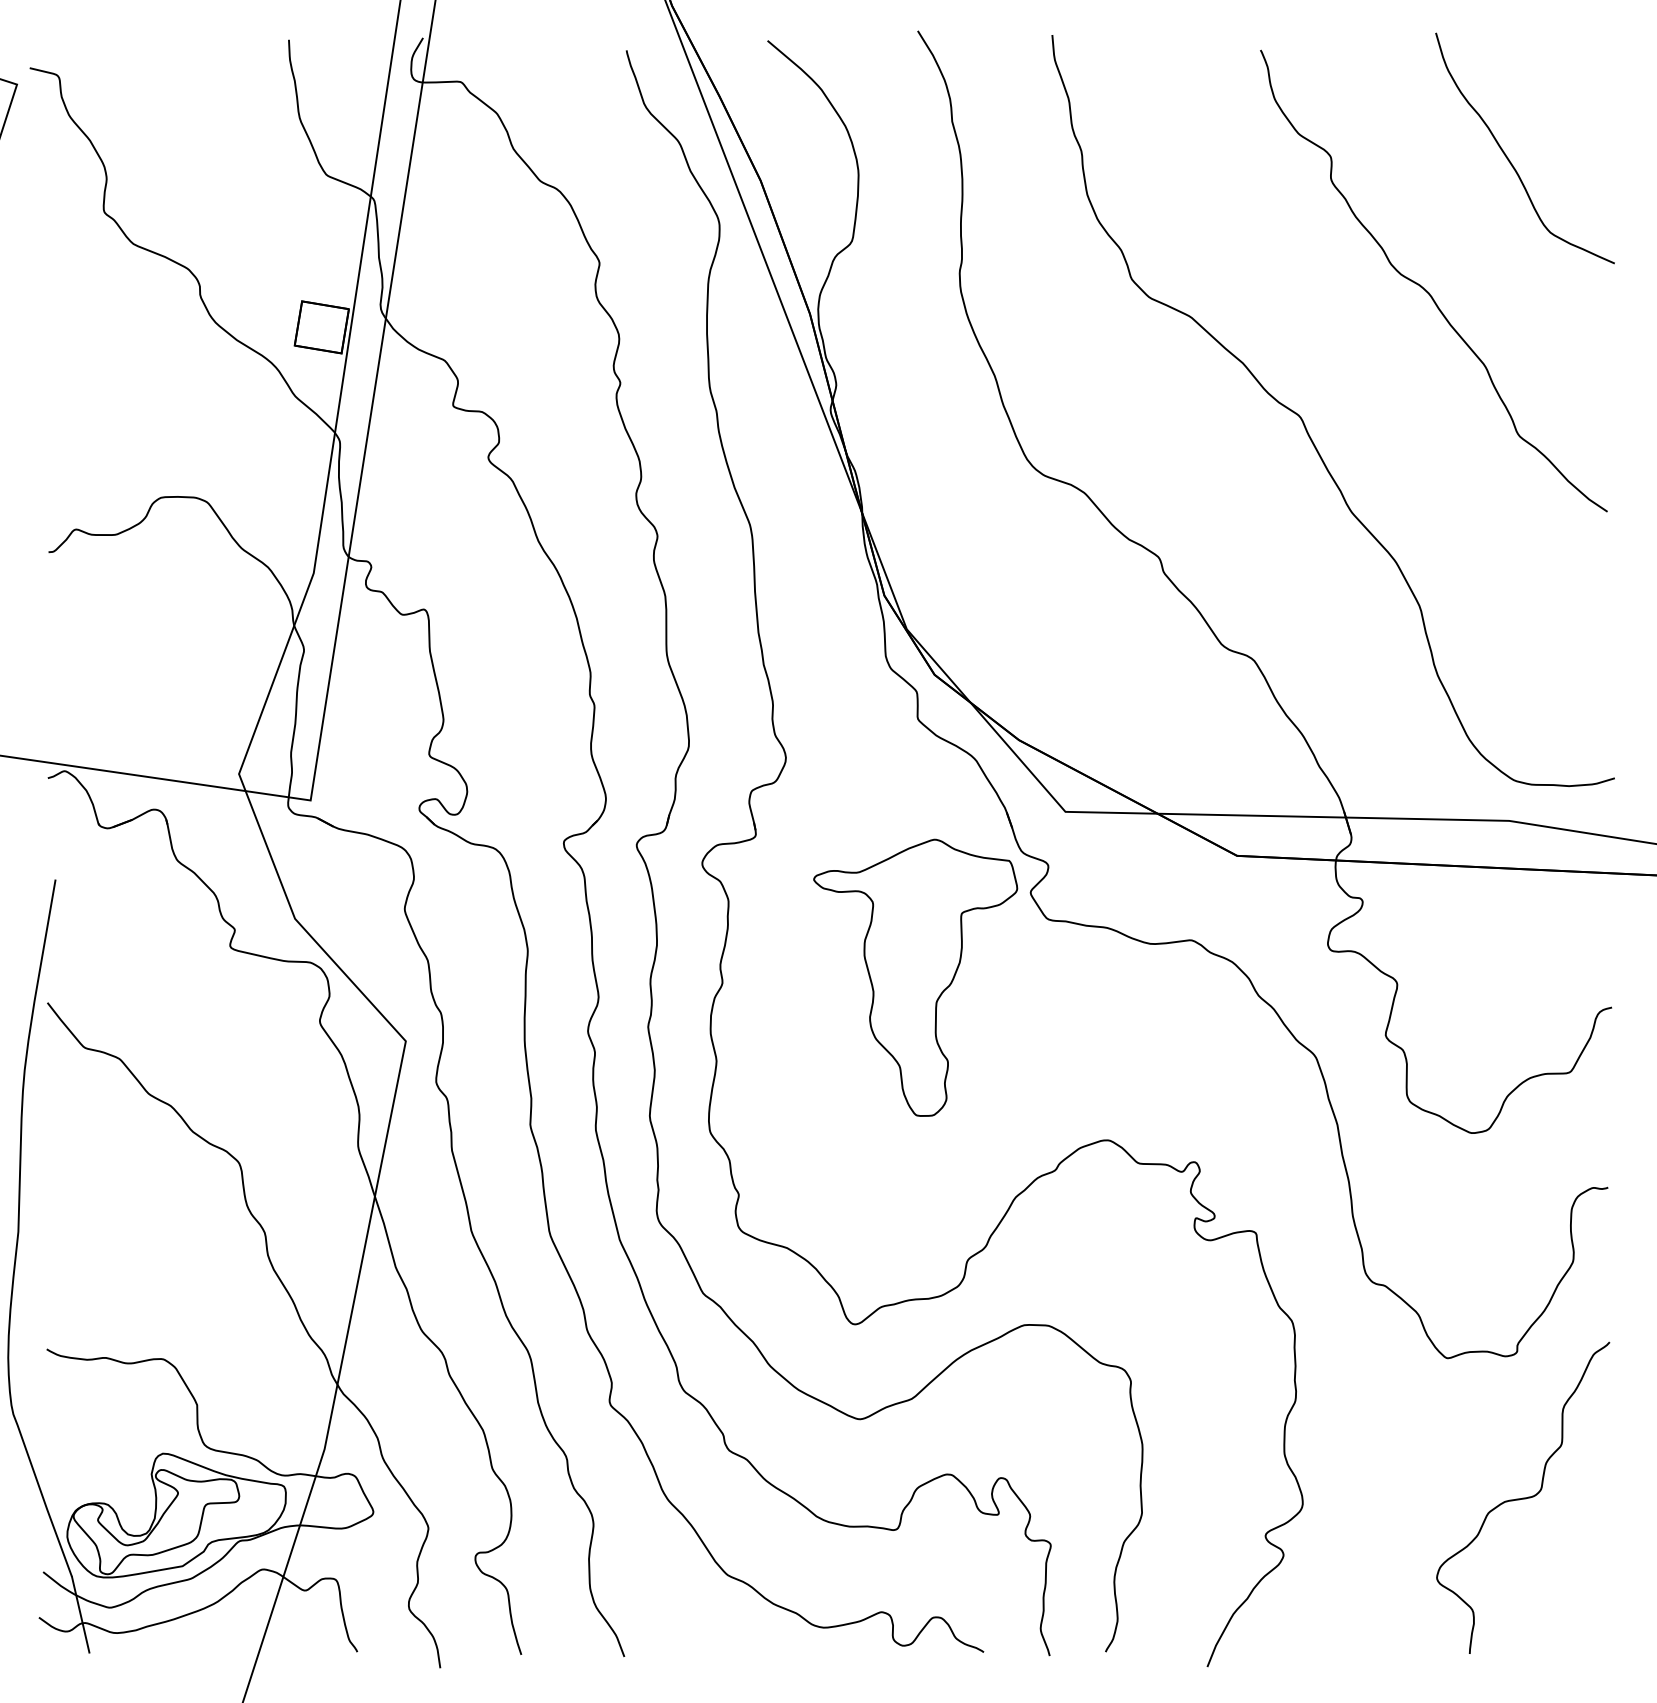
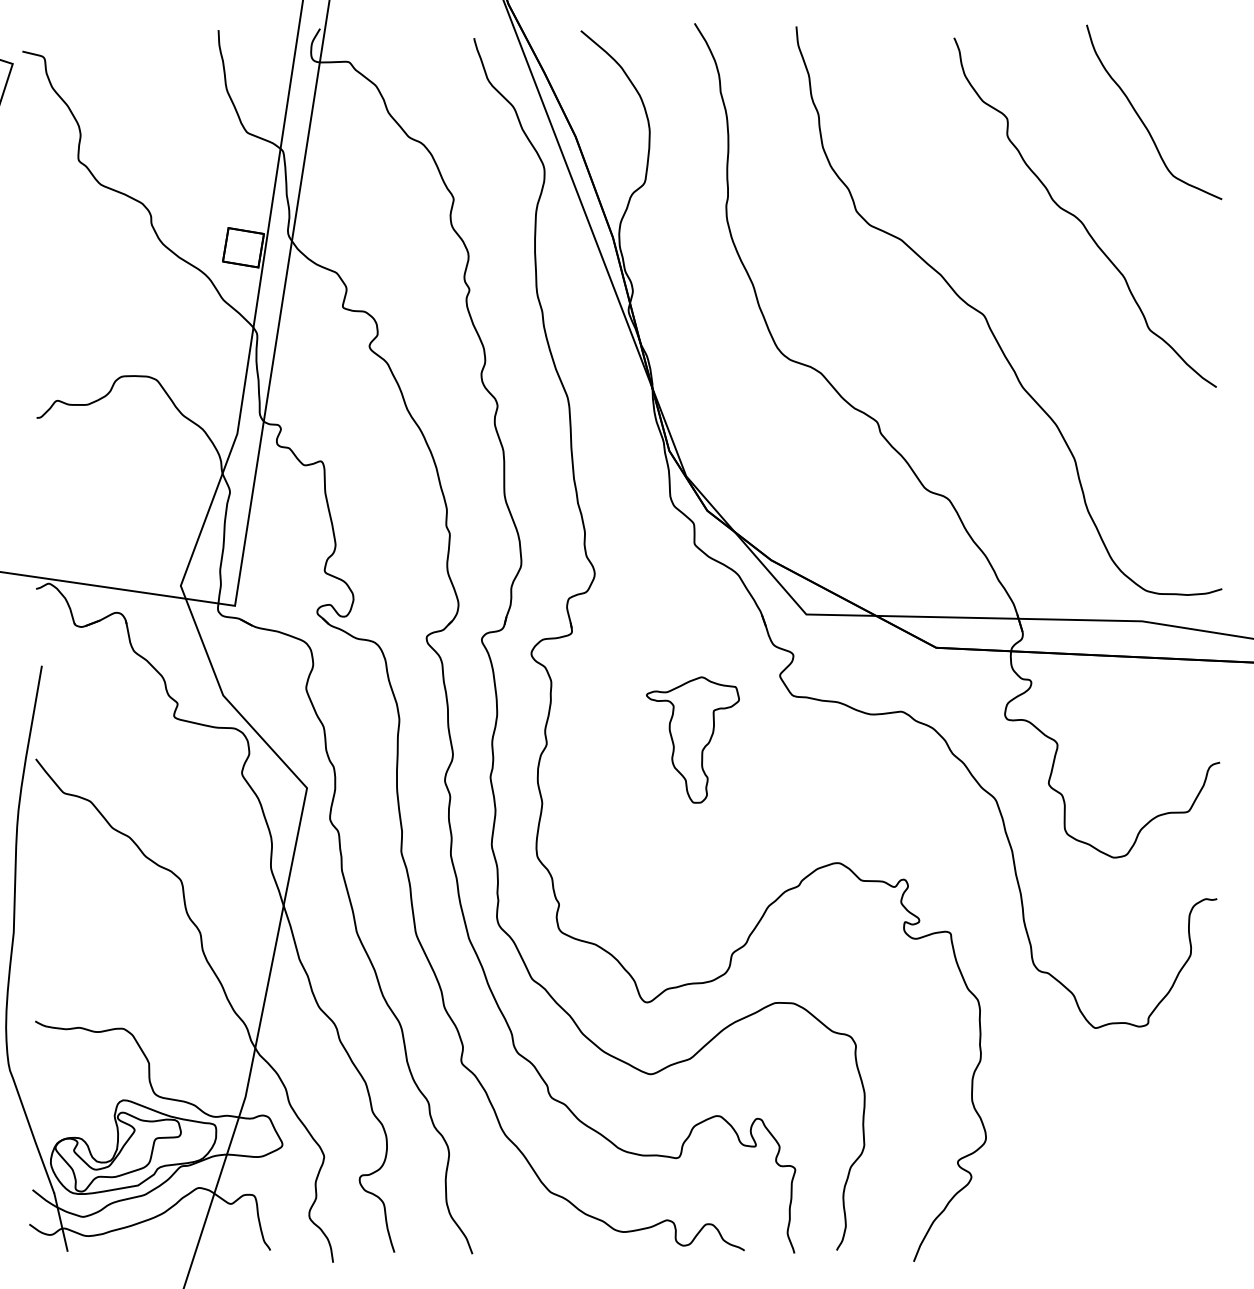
part: (915, 977) -> (692, 739), size x0.6
curve: (1522, 1497) -> (1152, 1133), removed

